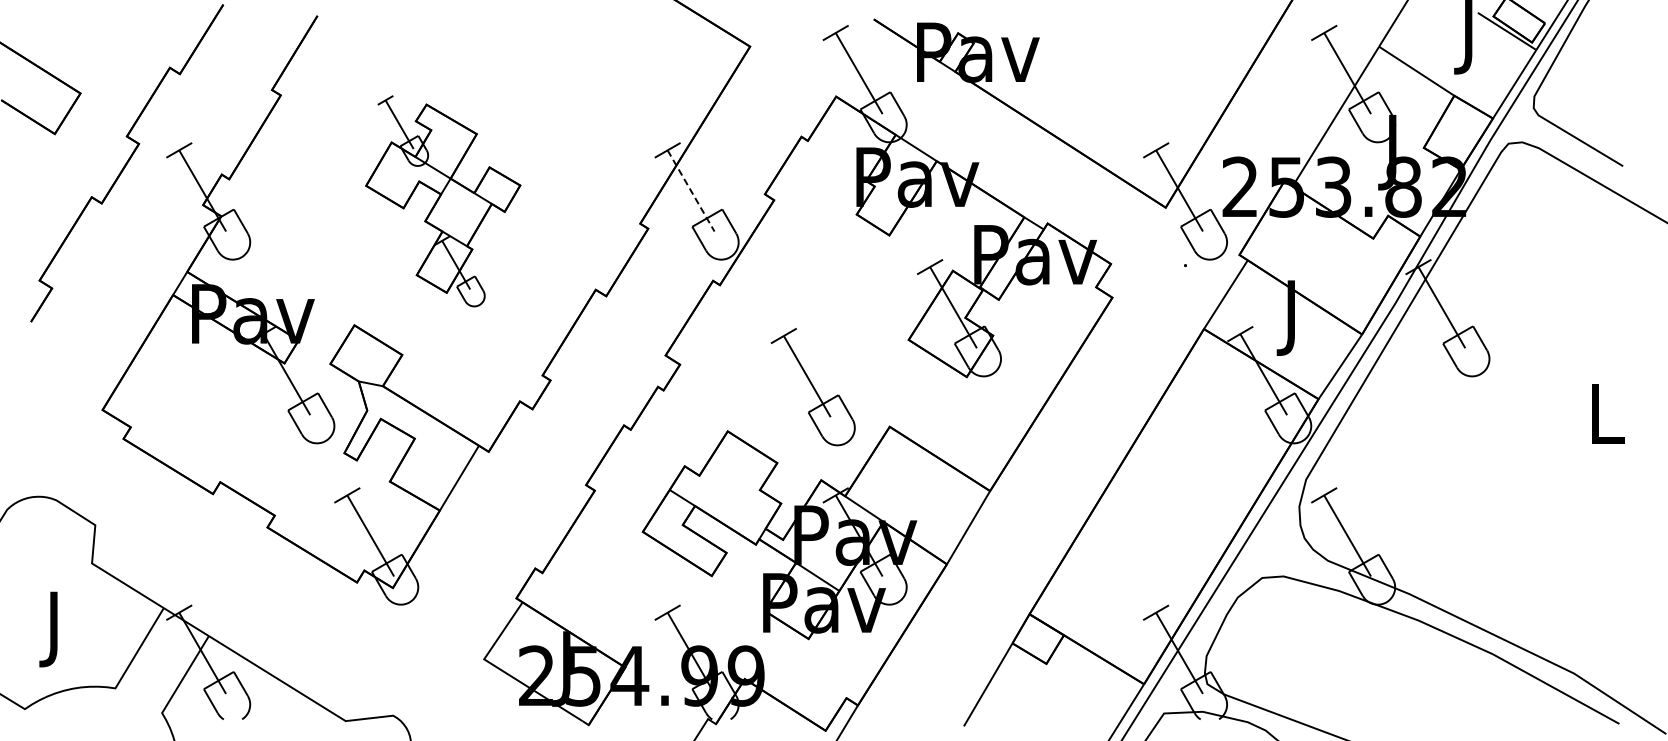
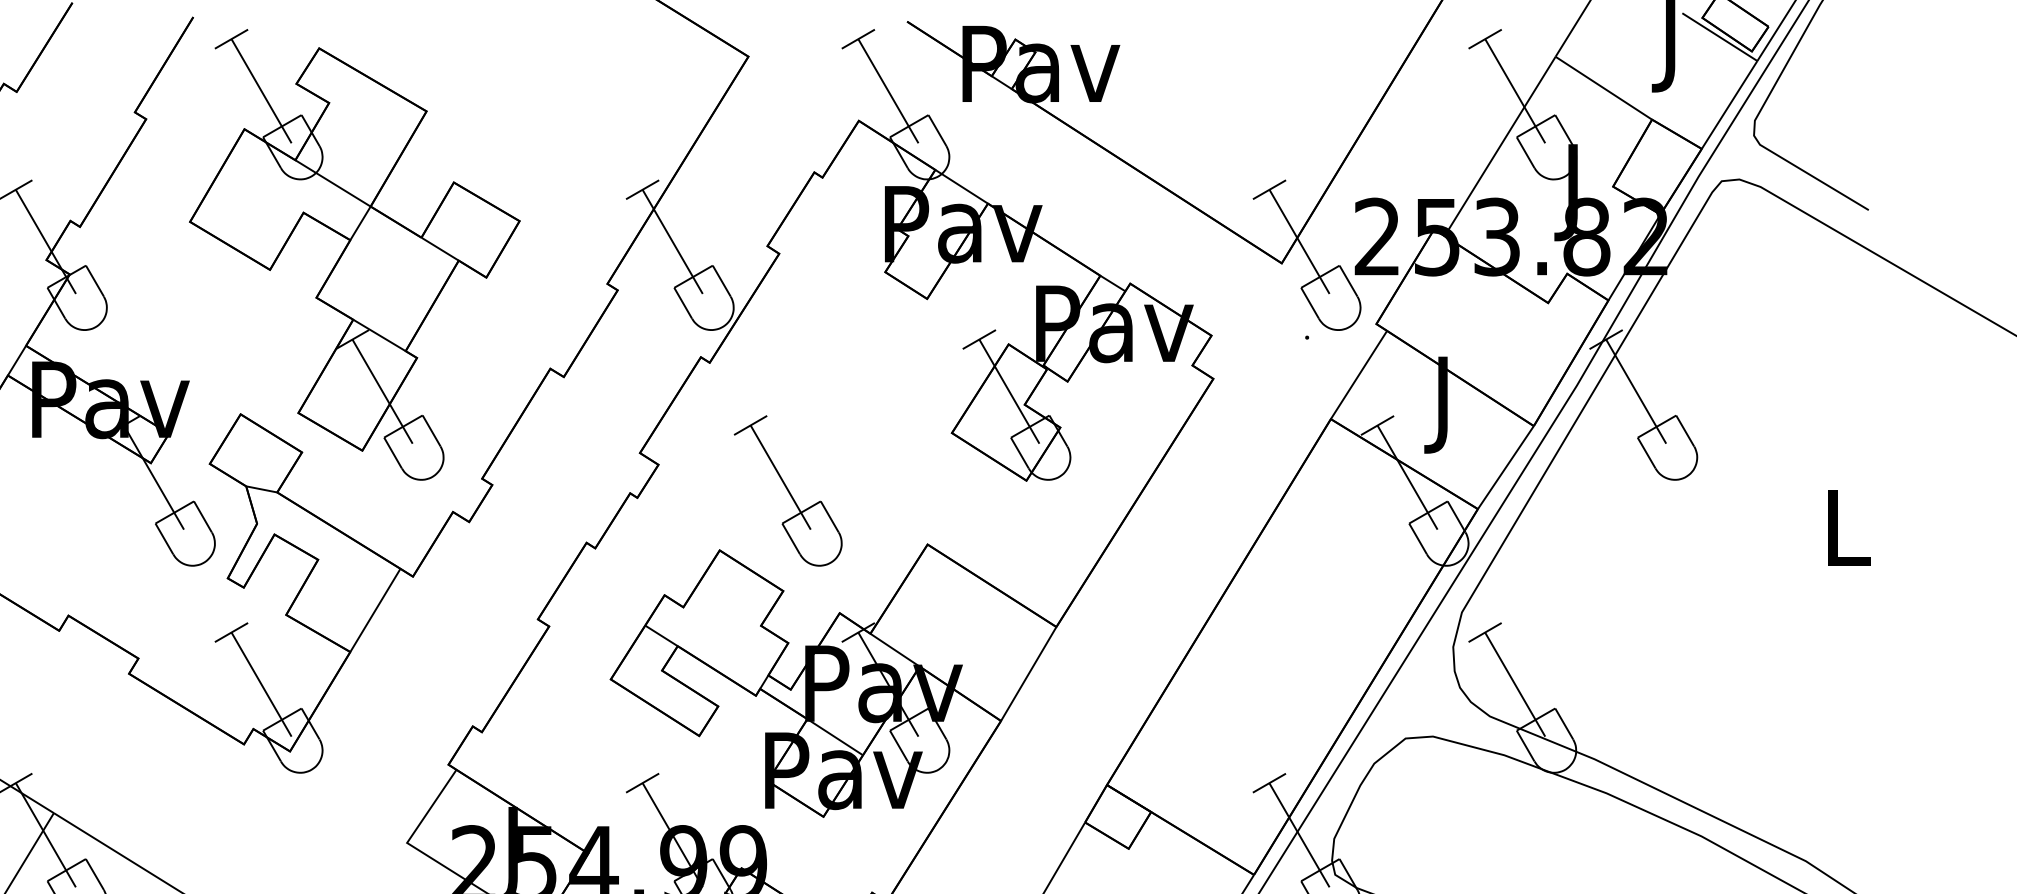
line: (691, 190) -> (673, 241), dashed -> solid
part: (442, 201) -> (353, 255), size x1.67
part: (812, 387) -> (787, 491), moved

